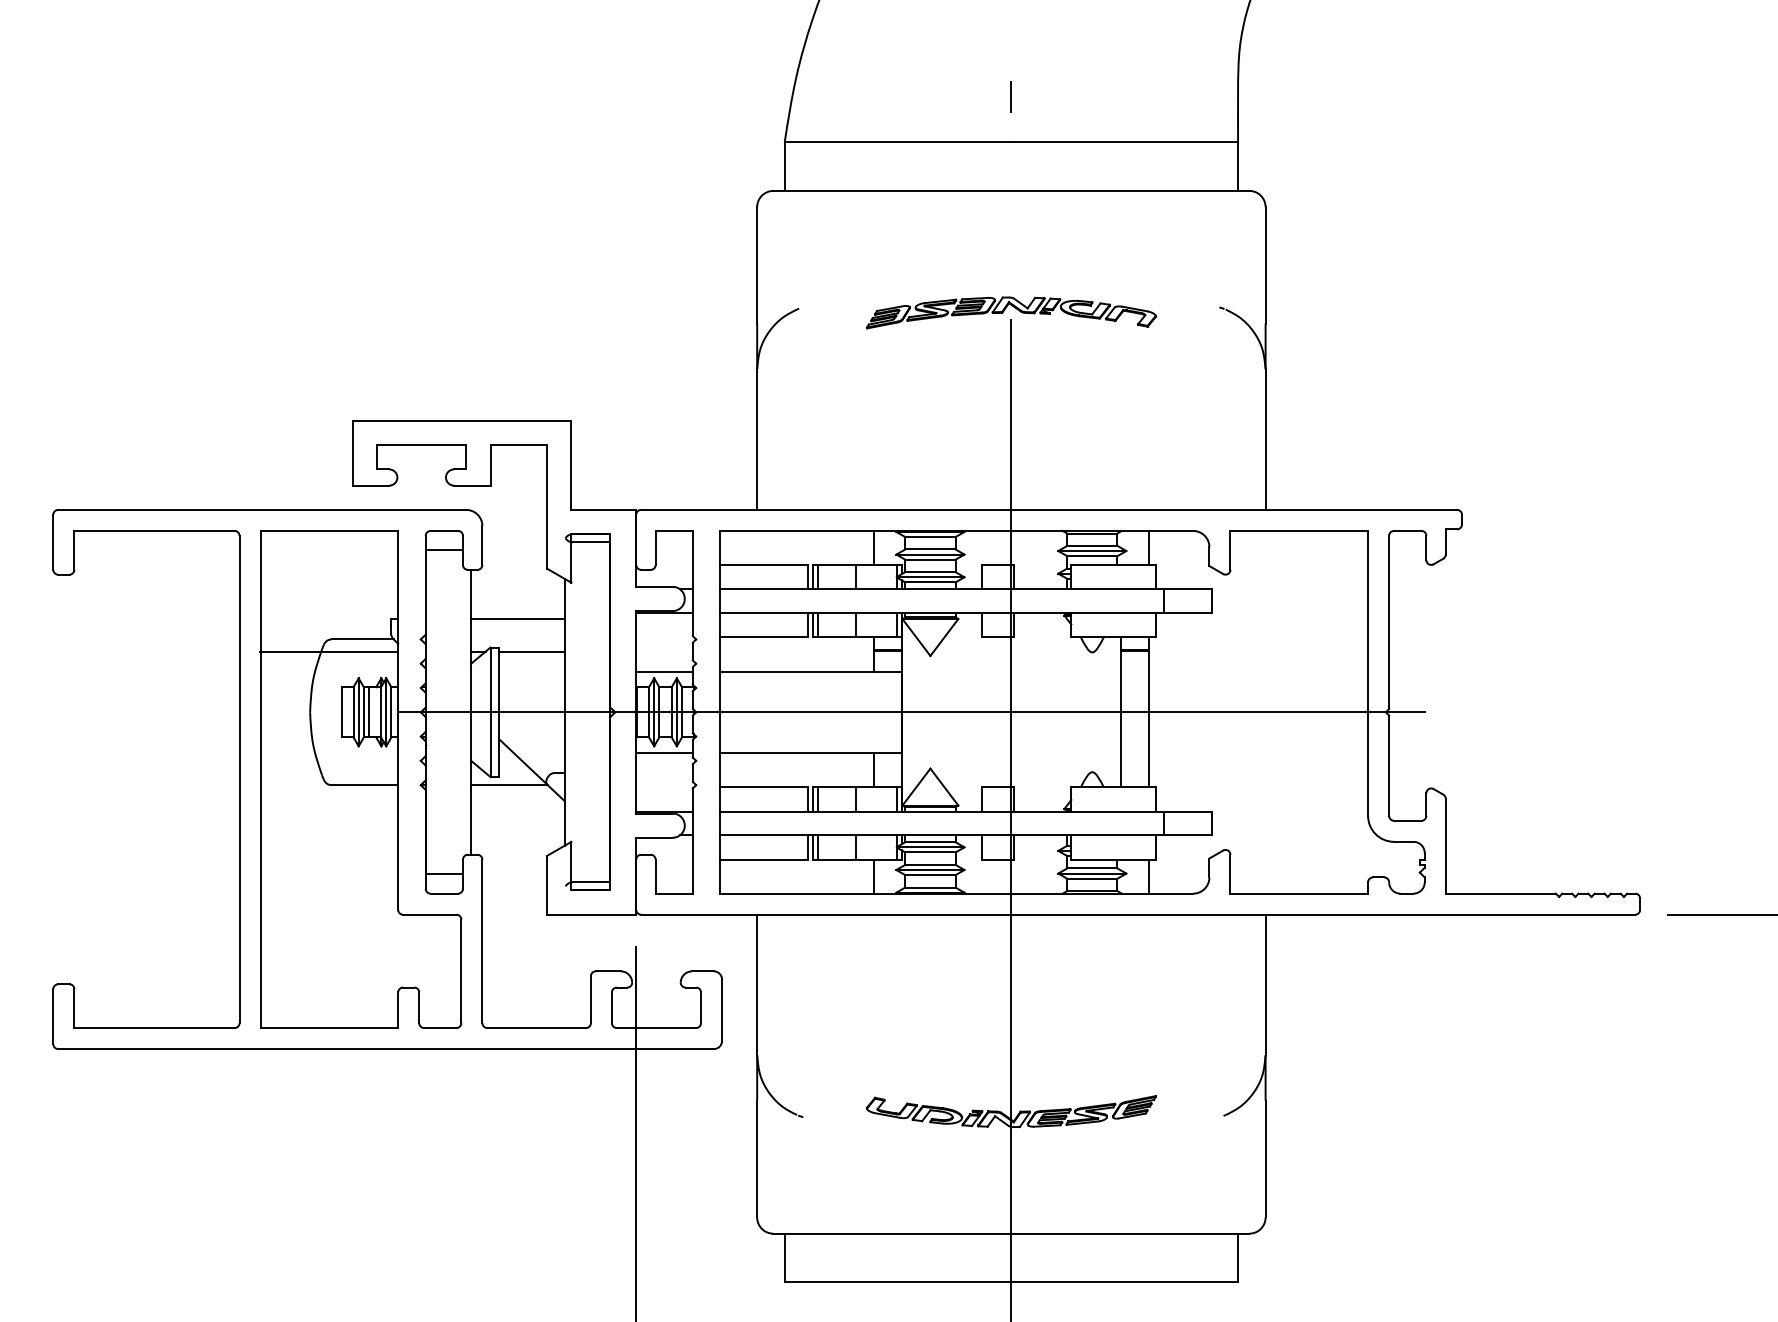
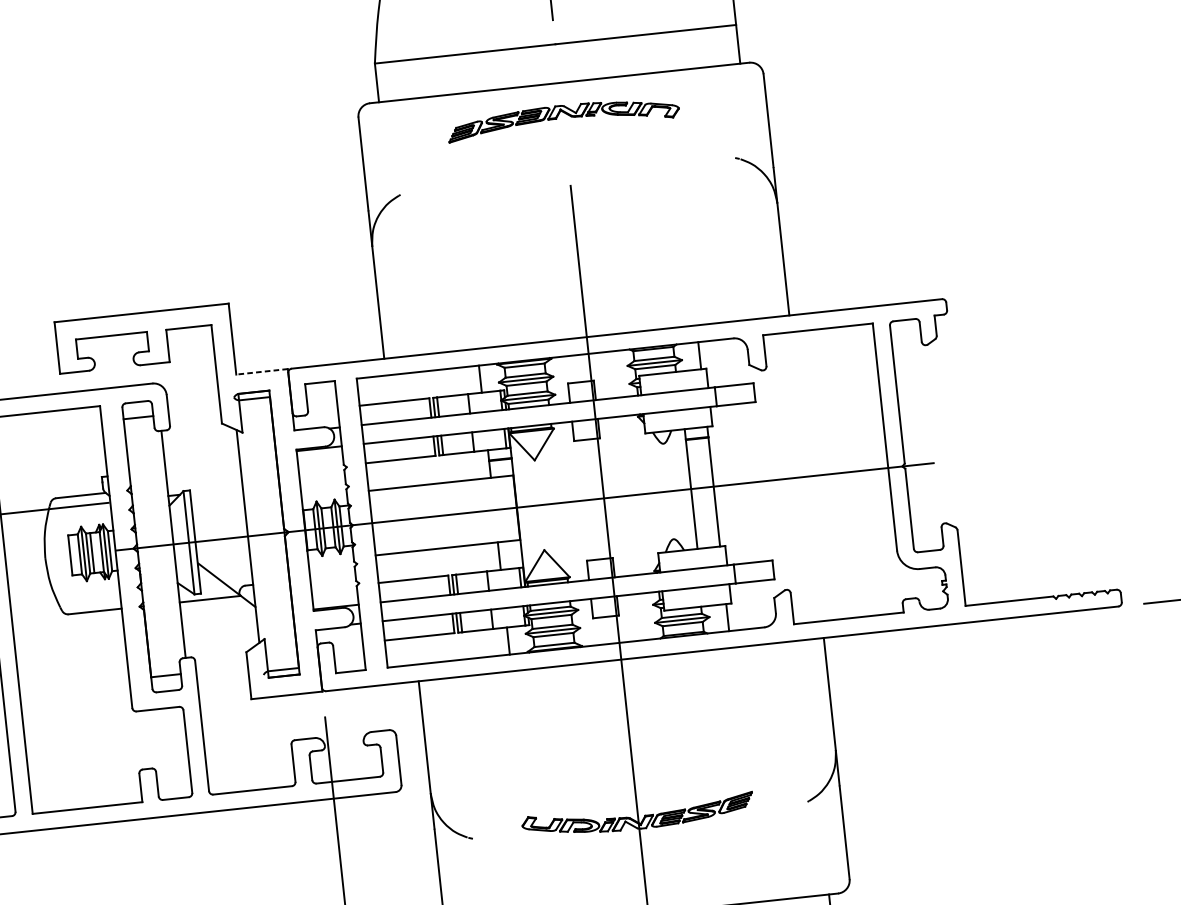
part: (1010, 312) -> (562, 117), moved
line: (603, 509) -> (261, 371), solid -> dashed
line: (517, 619) -> (202, 466), removed
line: (531, 651) -> (216, 490), removed
line: (664, 671) -> (324, 495), removed
line: (664, 752) -> (331, 559), removed

